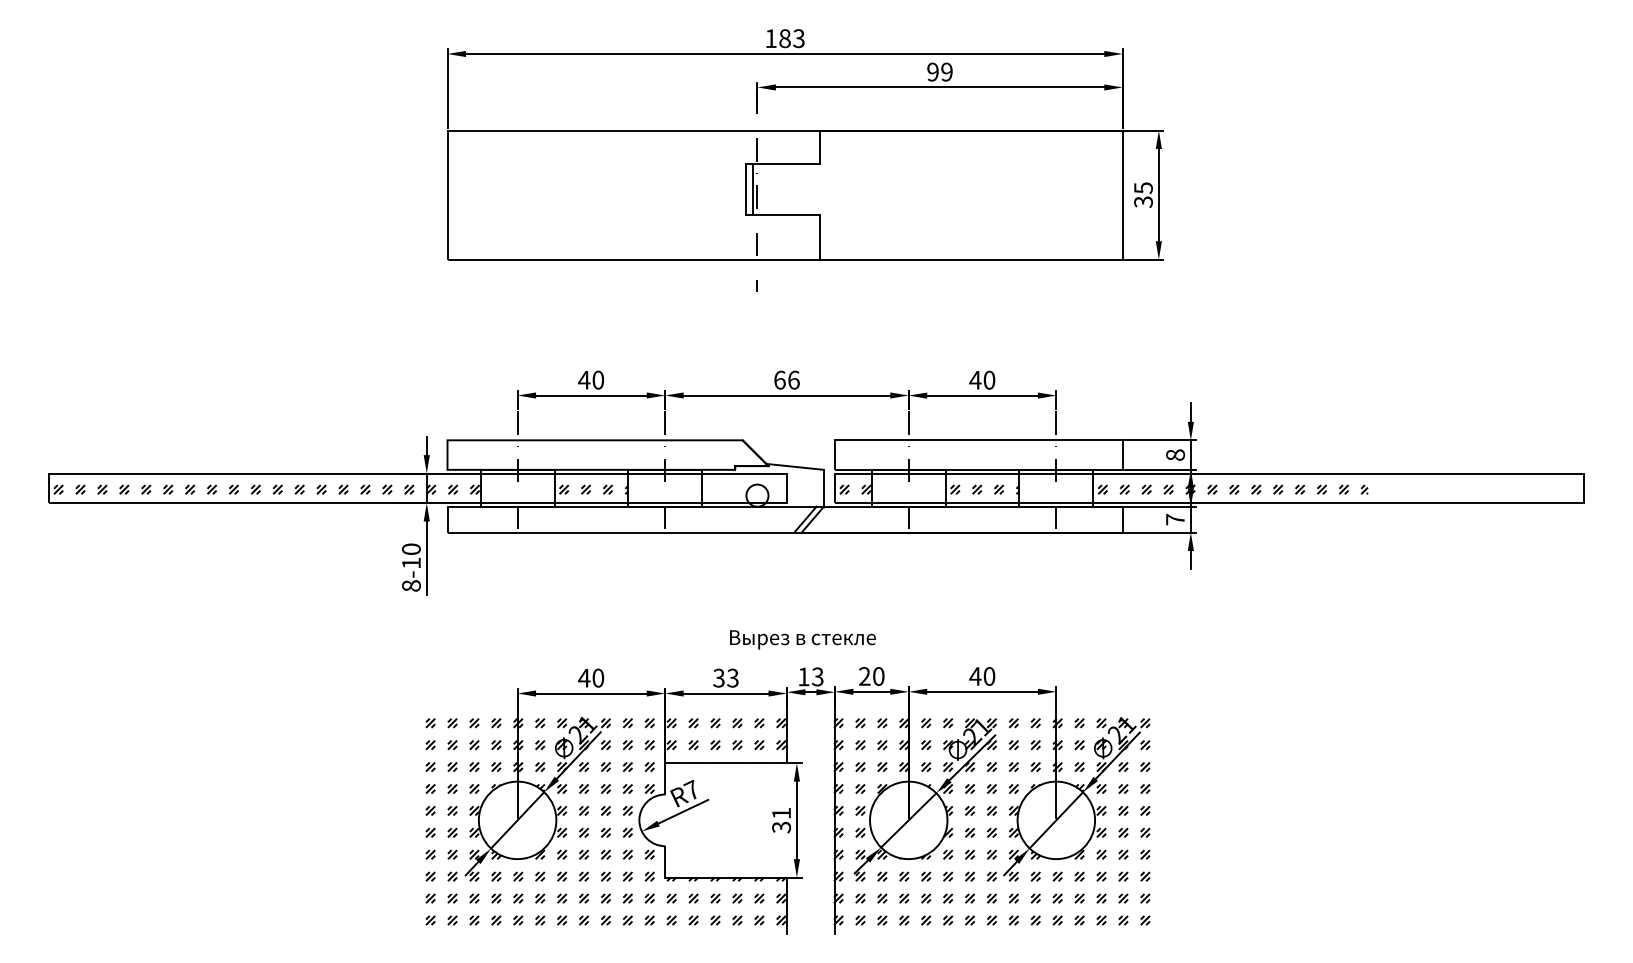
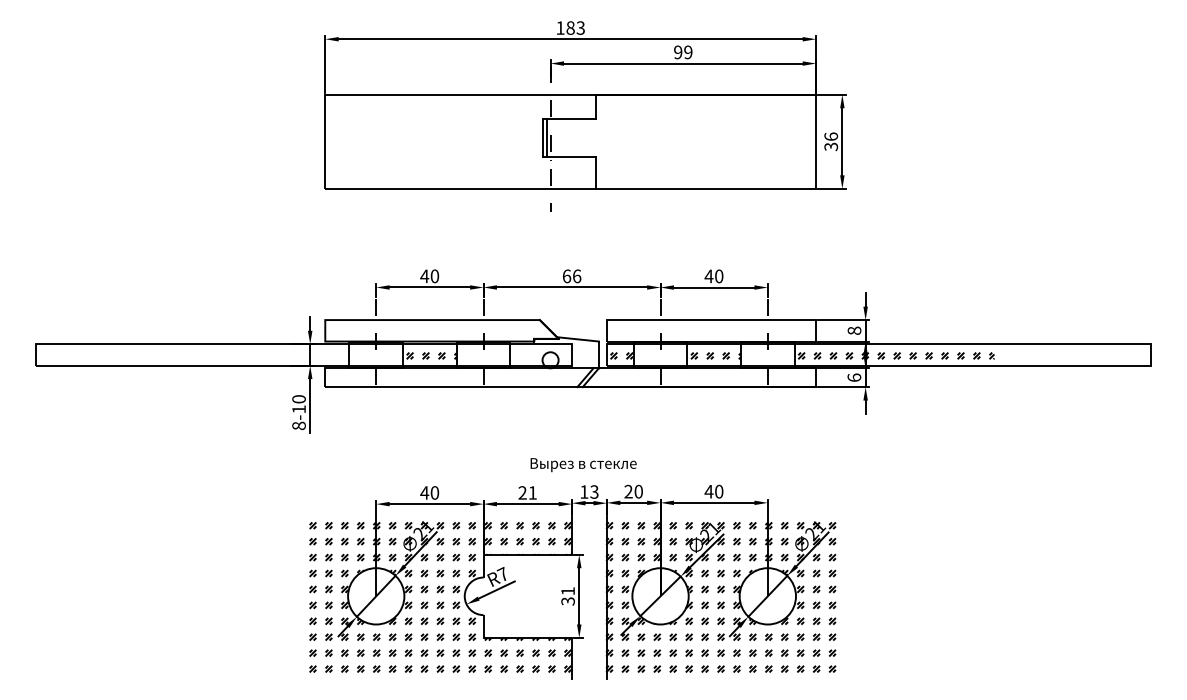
text: (1143, 187) -> (831, 136), 35 -> 36
hatch: (266, 489) -> (193, 355), removed
text: (1175, 519) -> (854, 377), 7 -> 6
text: (725, 677) -> (527, 492), 33 -> 21

